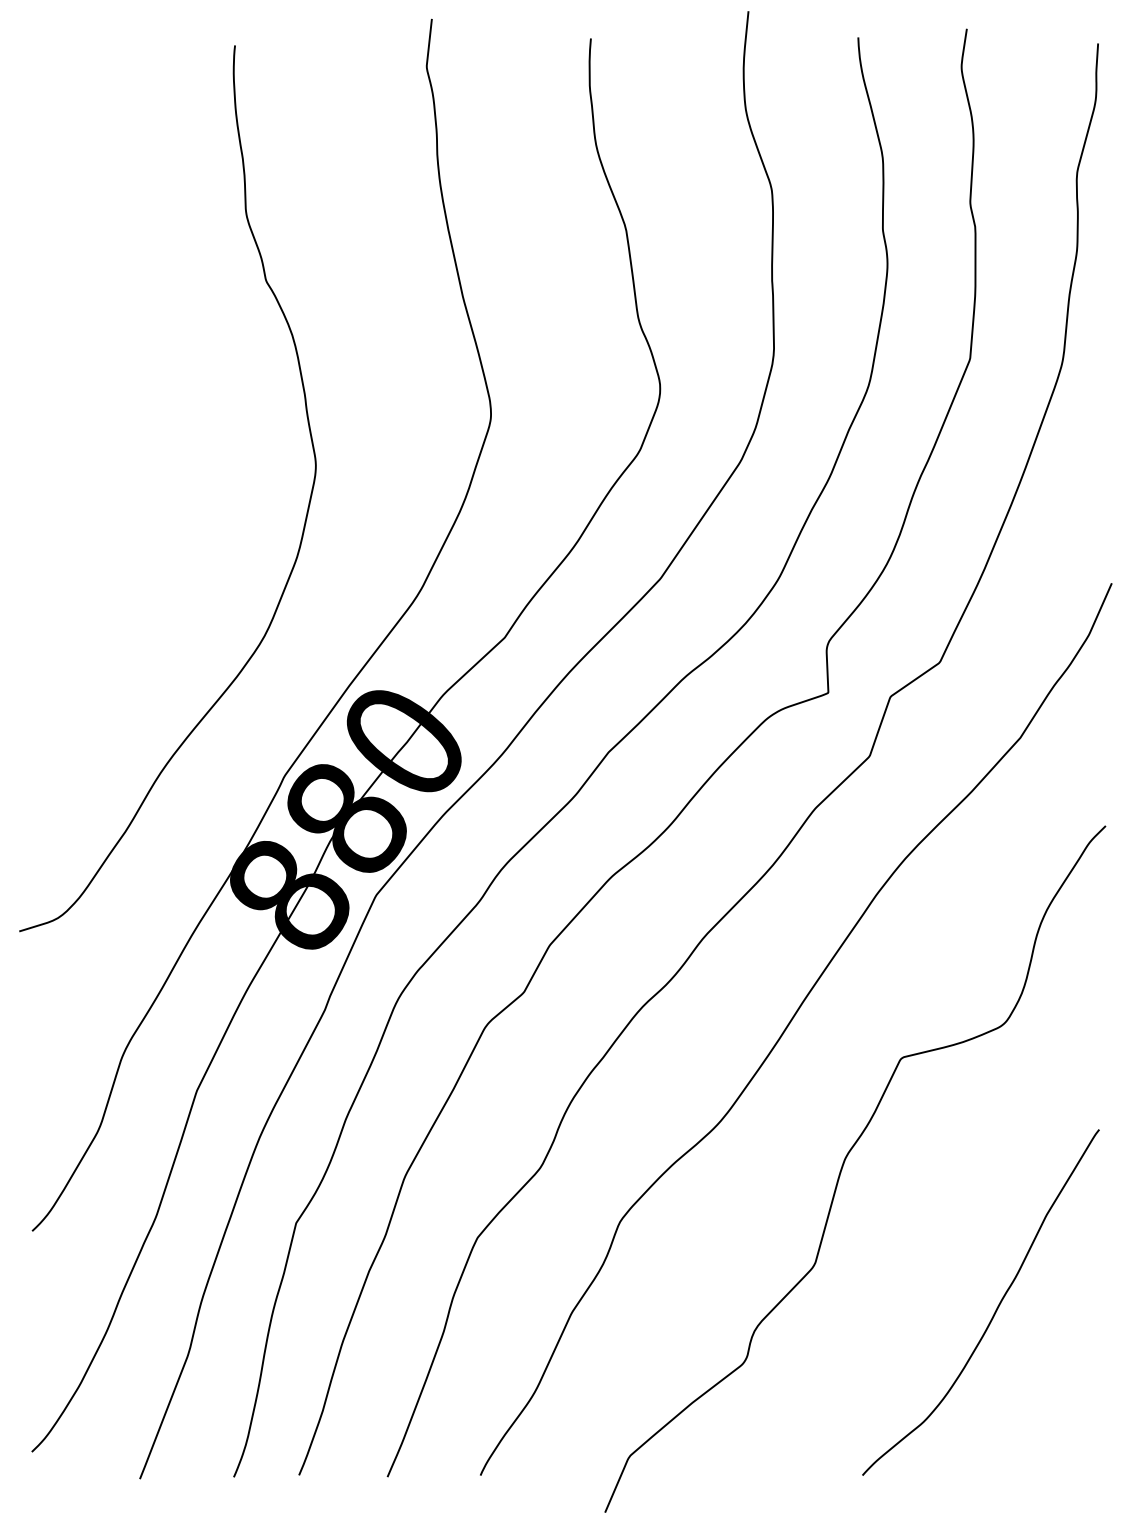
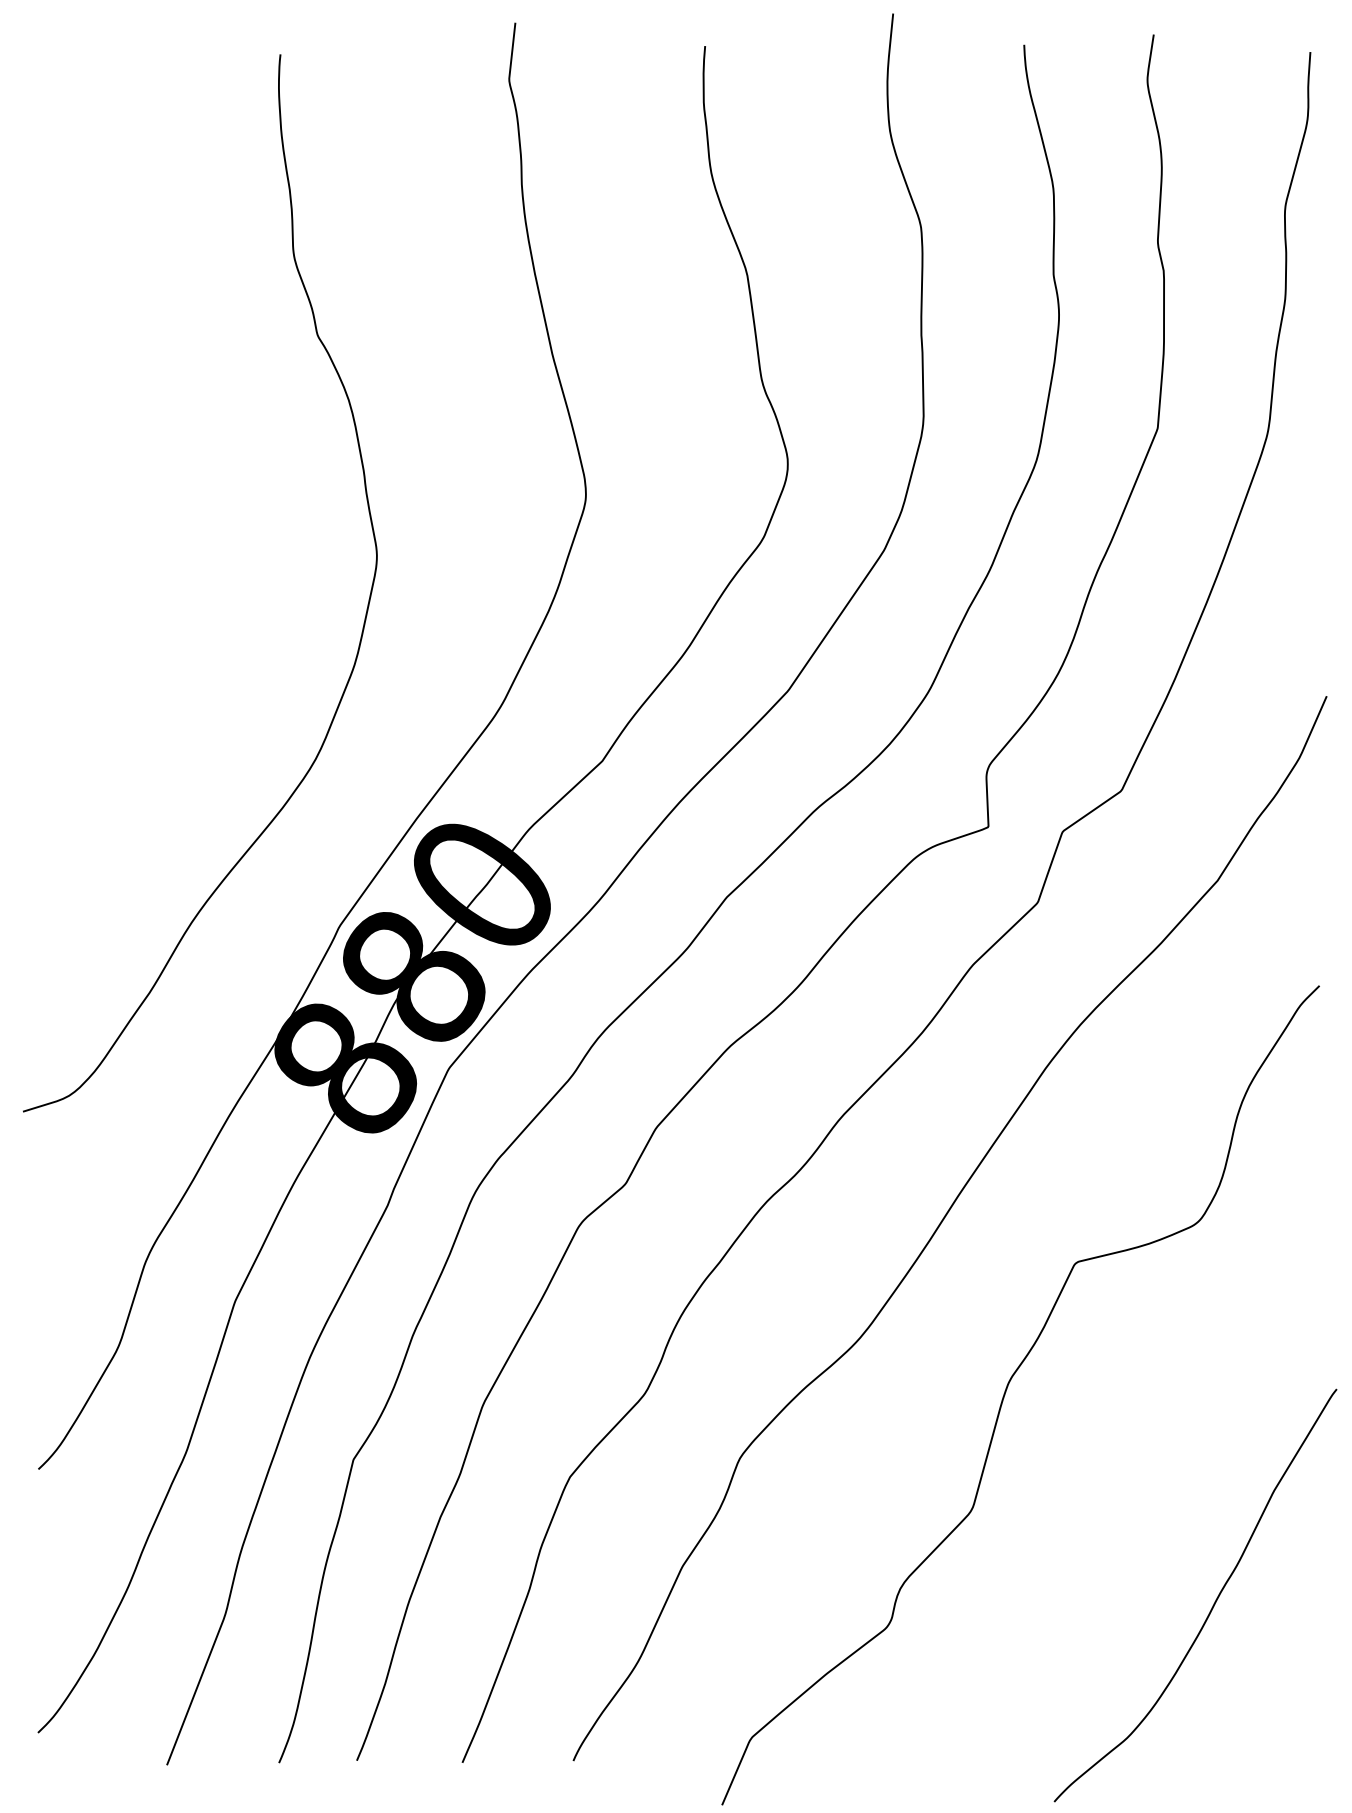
curve: (995, 1309) -> (1213, 1603), moved

